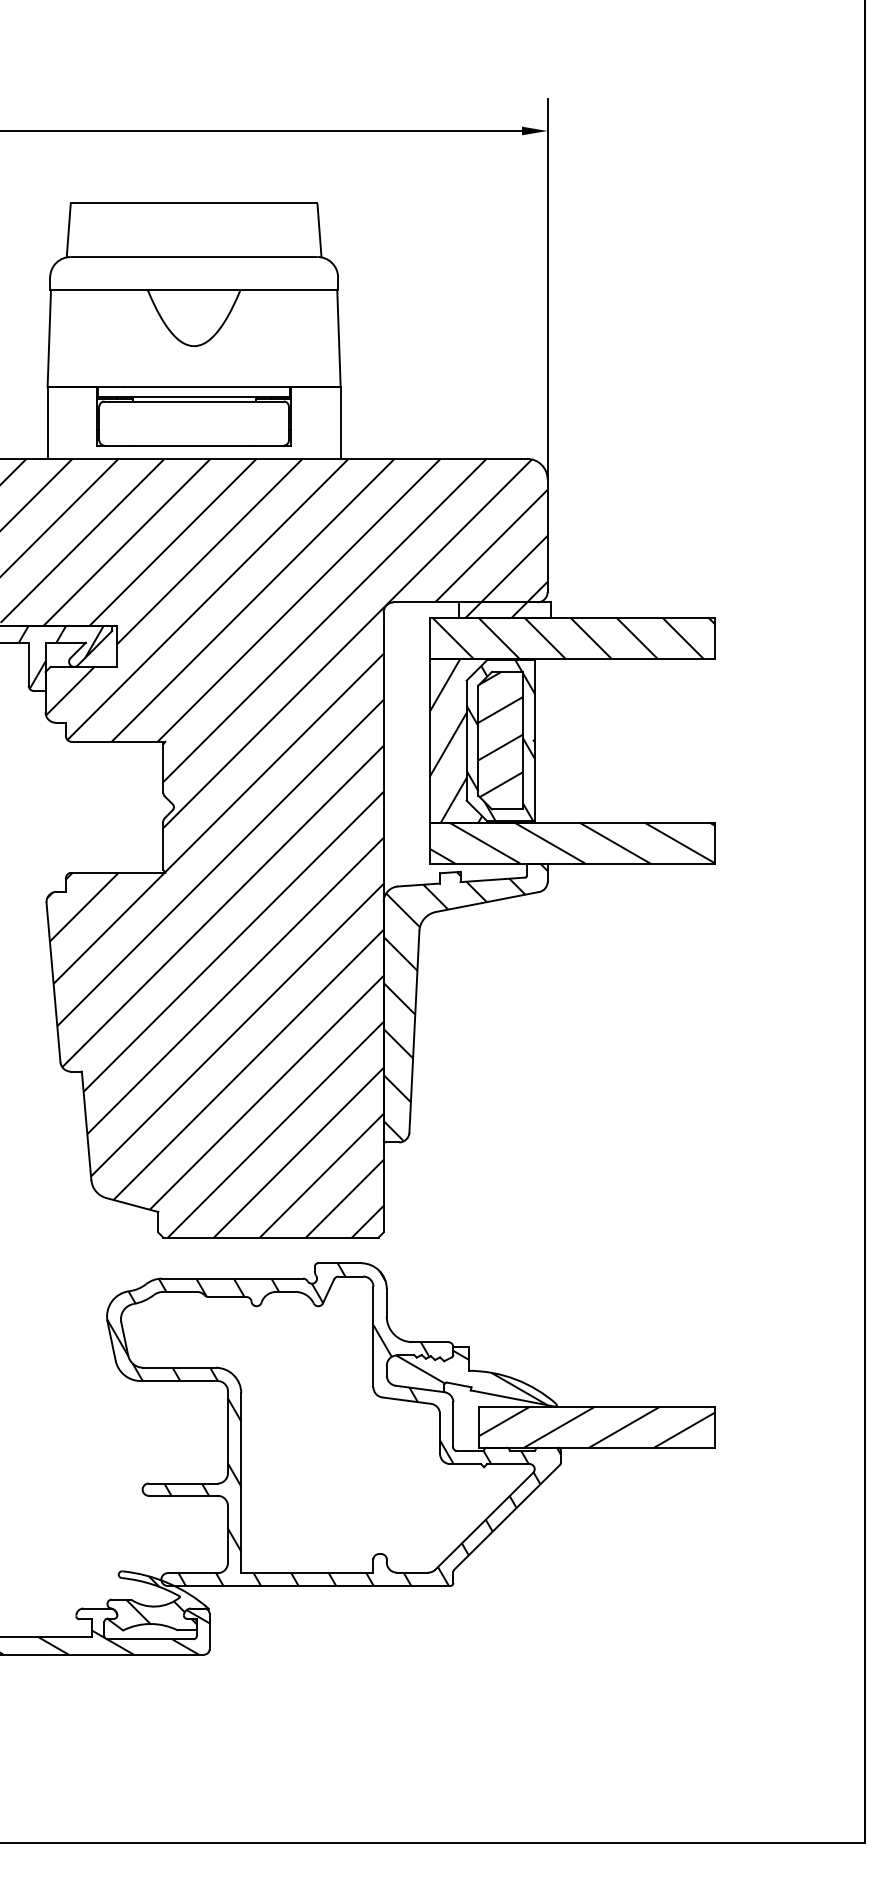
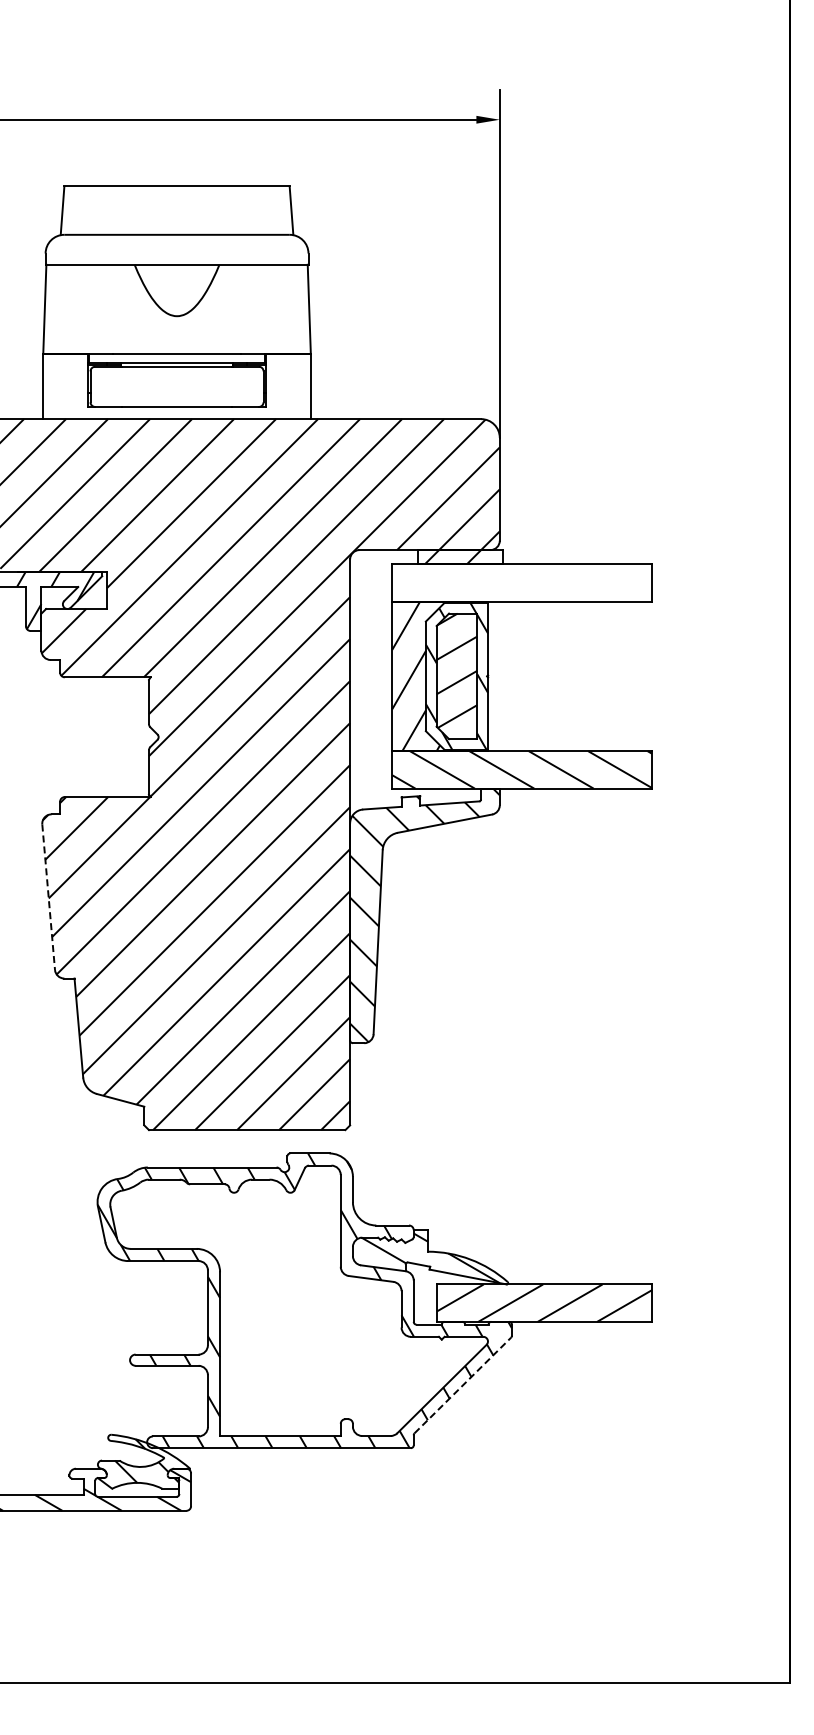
hatch: (573, 637) -> (523, 582), removed
line: (53, 982) -> (48, 897), solid -> dashed
line: (506, 1517) -> (462, 1385), solid -> dashed

